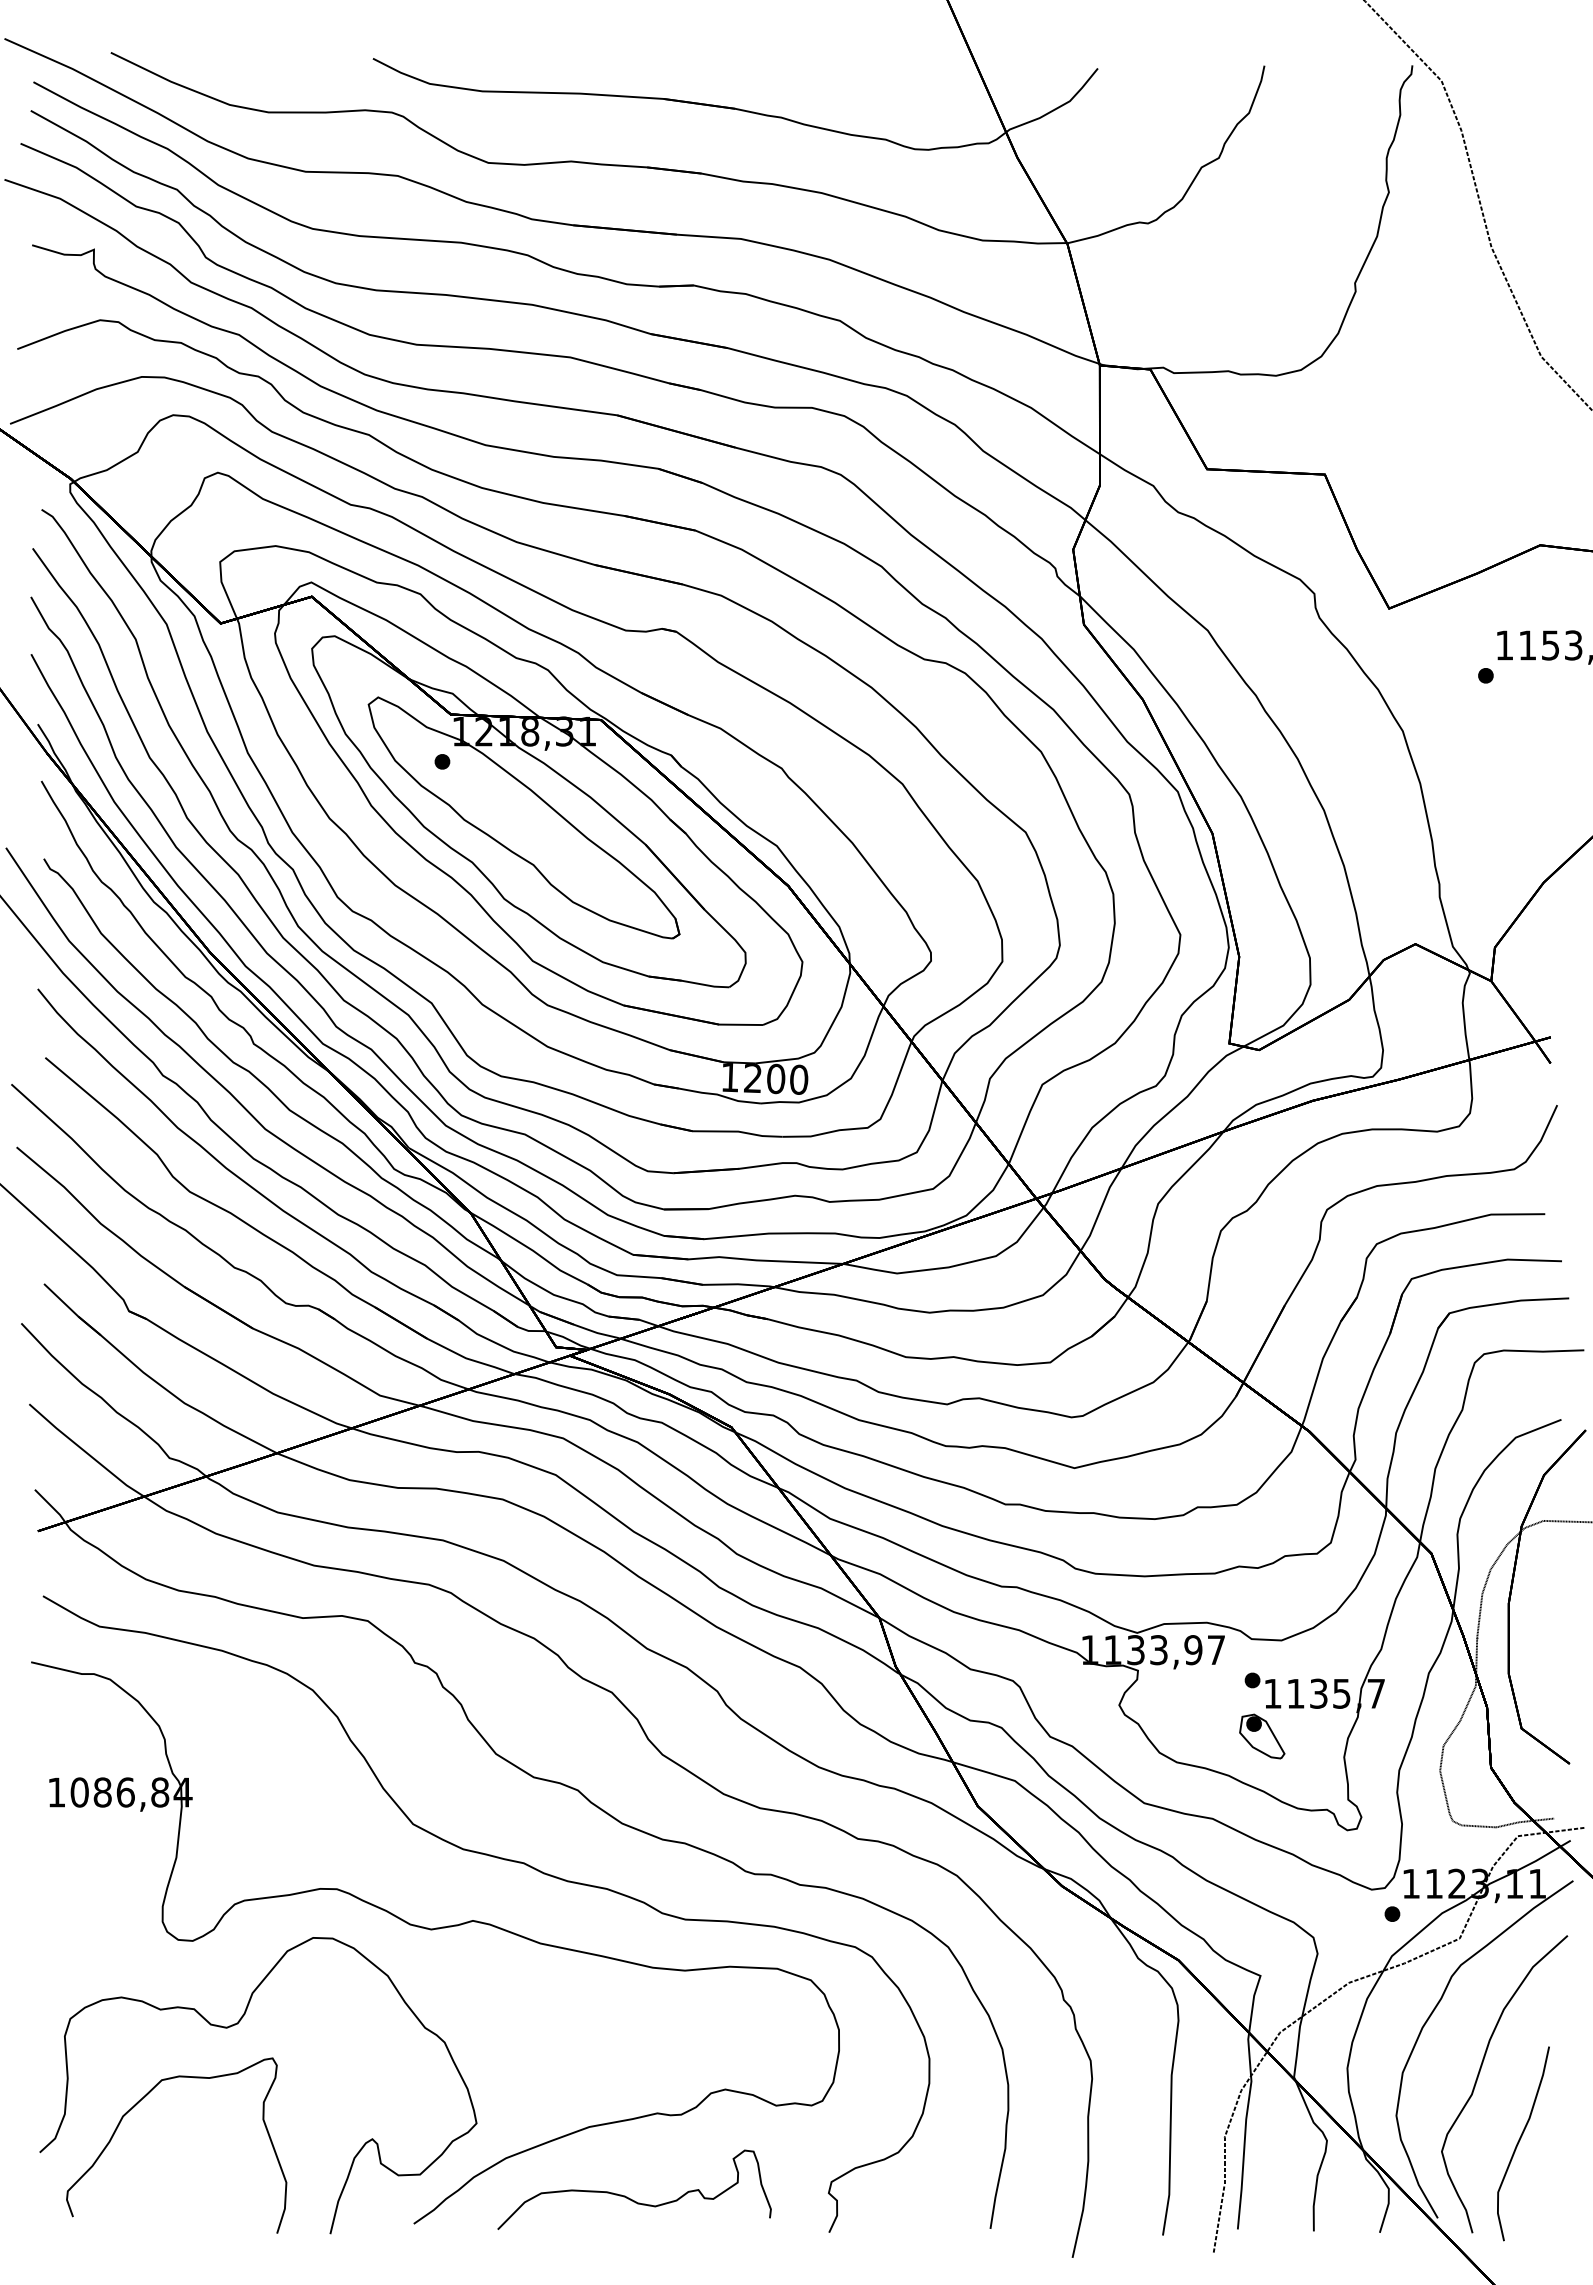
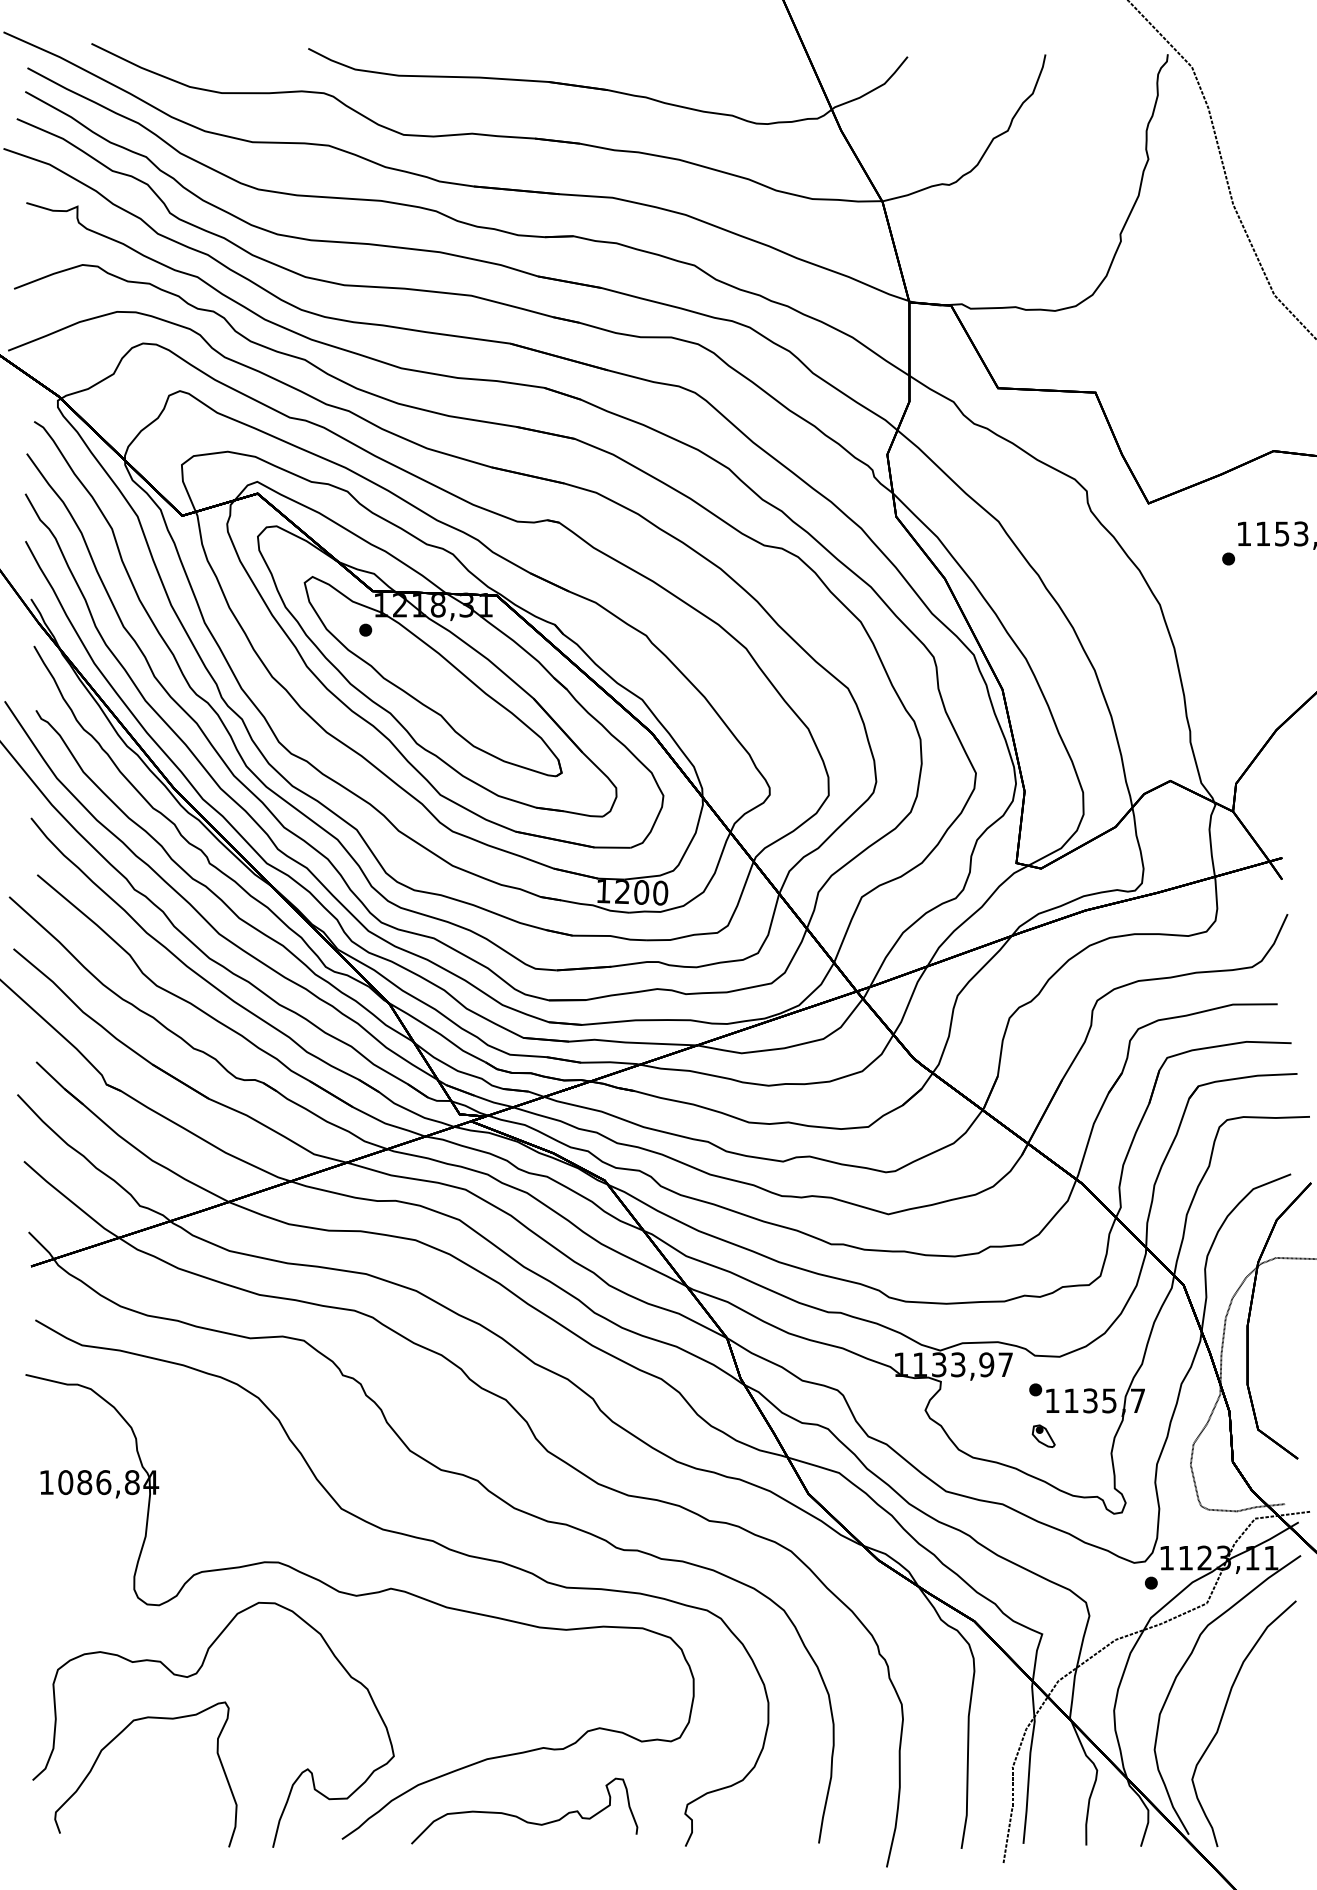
part: (1262, 1736) -> (1043, 1436), size x0.6
curve: (1519, 2142) -> (1256, 1772), removed

